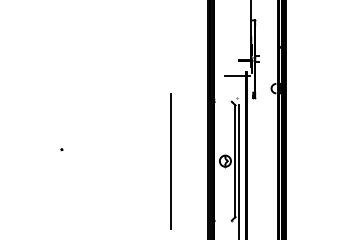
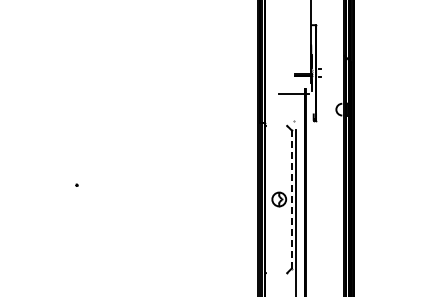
line: (171, 161) -> (212, 199), removed
line: (235, 162) -> (291, 200), solid -> dashed

